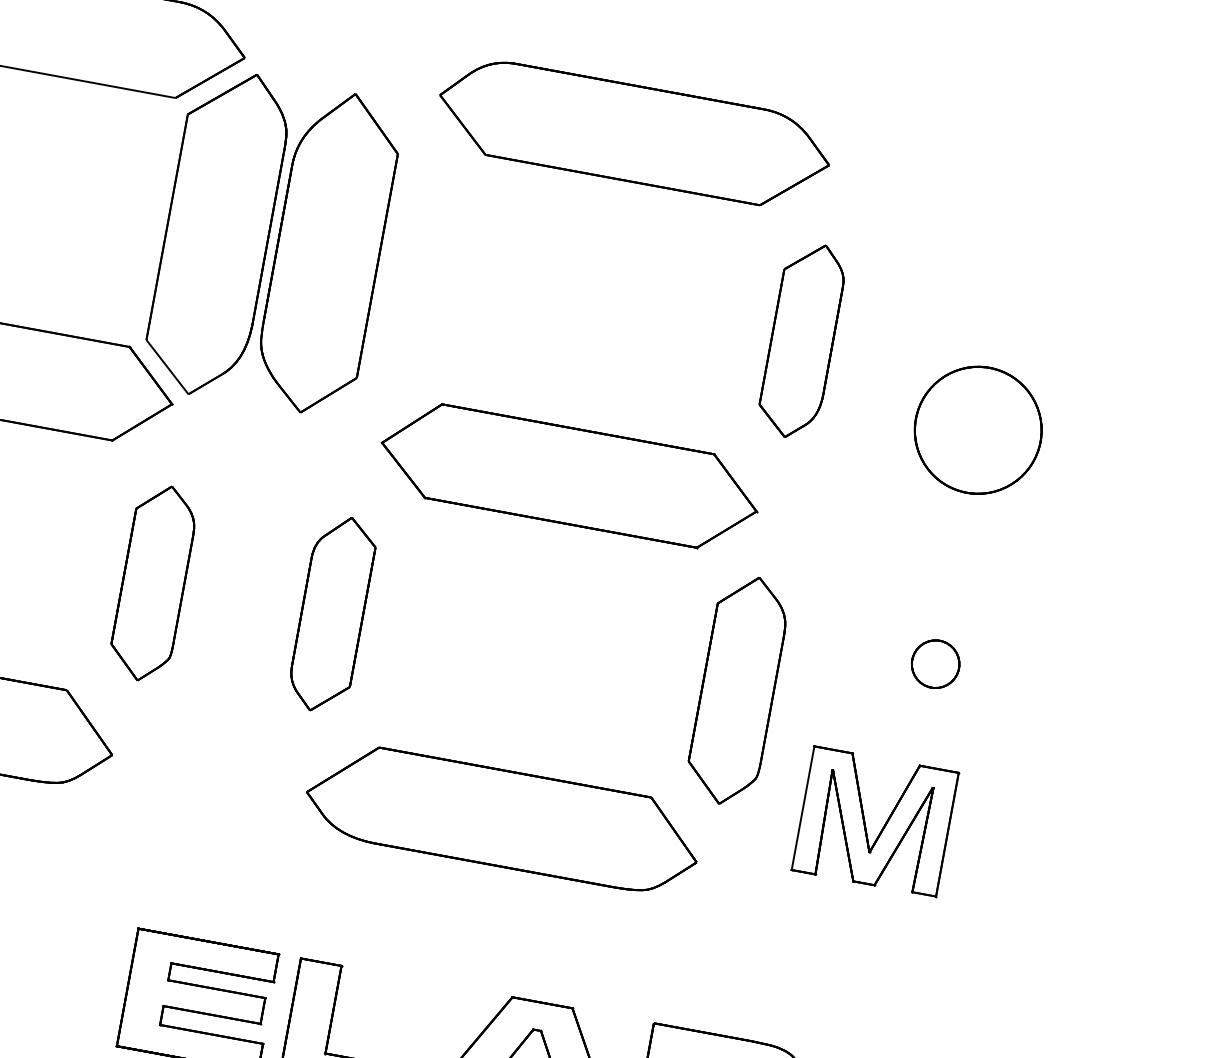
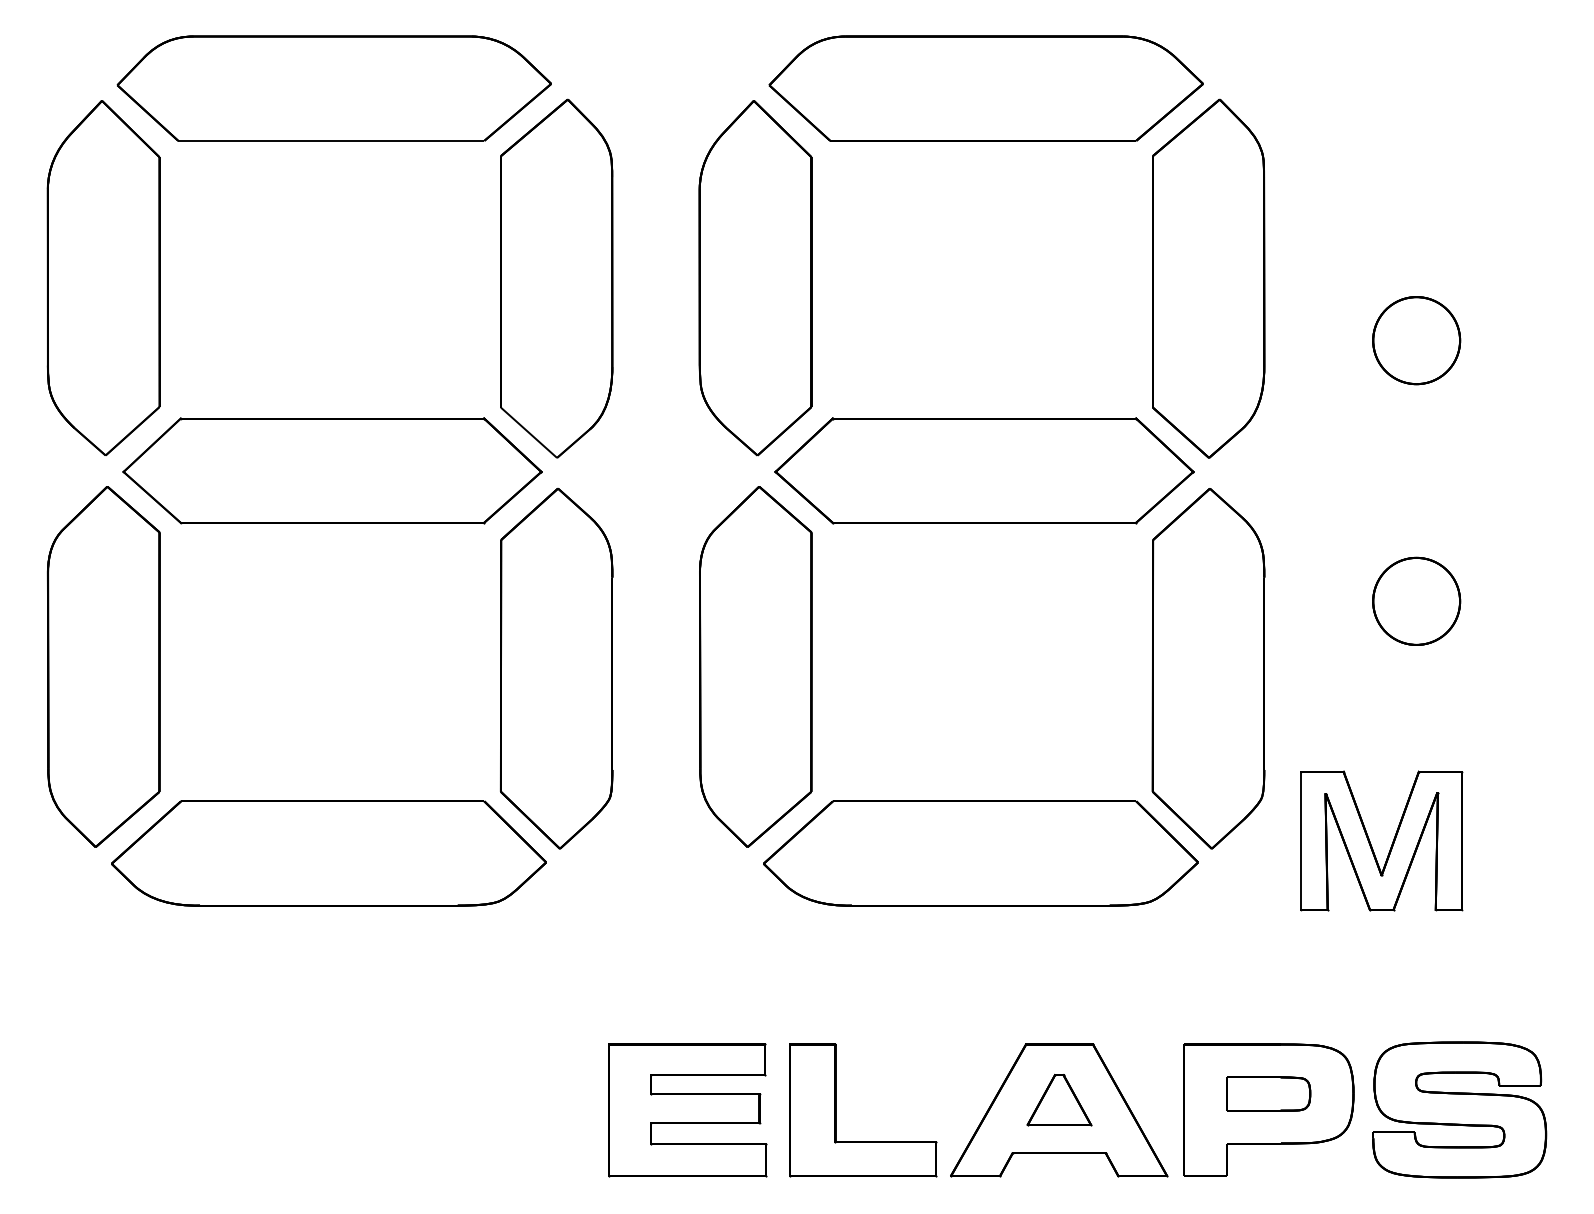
part: (327, 253) -> (755, 278), moved
part: (802, 340) -> (1208, 278), size x1.67
part: (978, 430) -> (1416, 340), size x0.62
part: (153, 582) -> (556, 668), size x1.67
part: (332, 613) -> (755, 666), size x1.67
part: (935, 663) -> (1416, 600), size x1.67
part: (737, 690) -> (1208, 668), size x1.43
part: (865, 822) -> (1371, 843), moved

